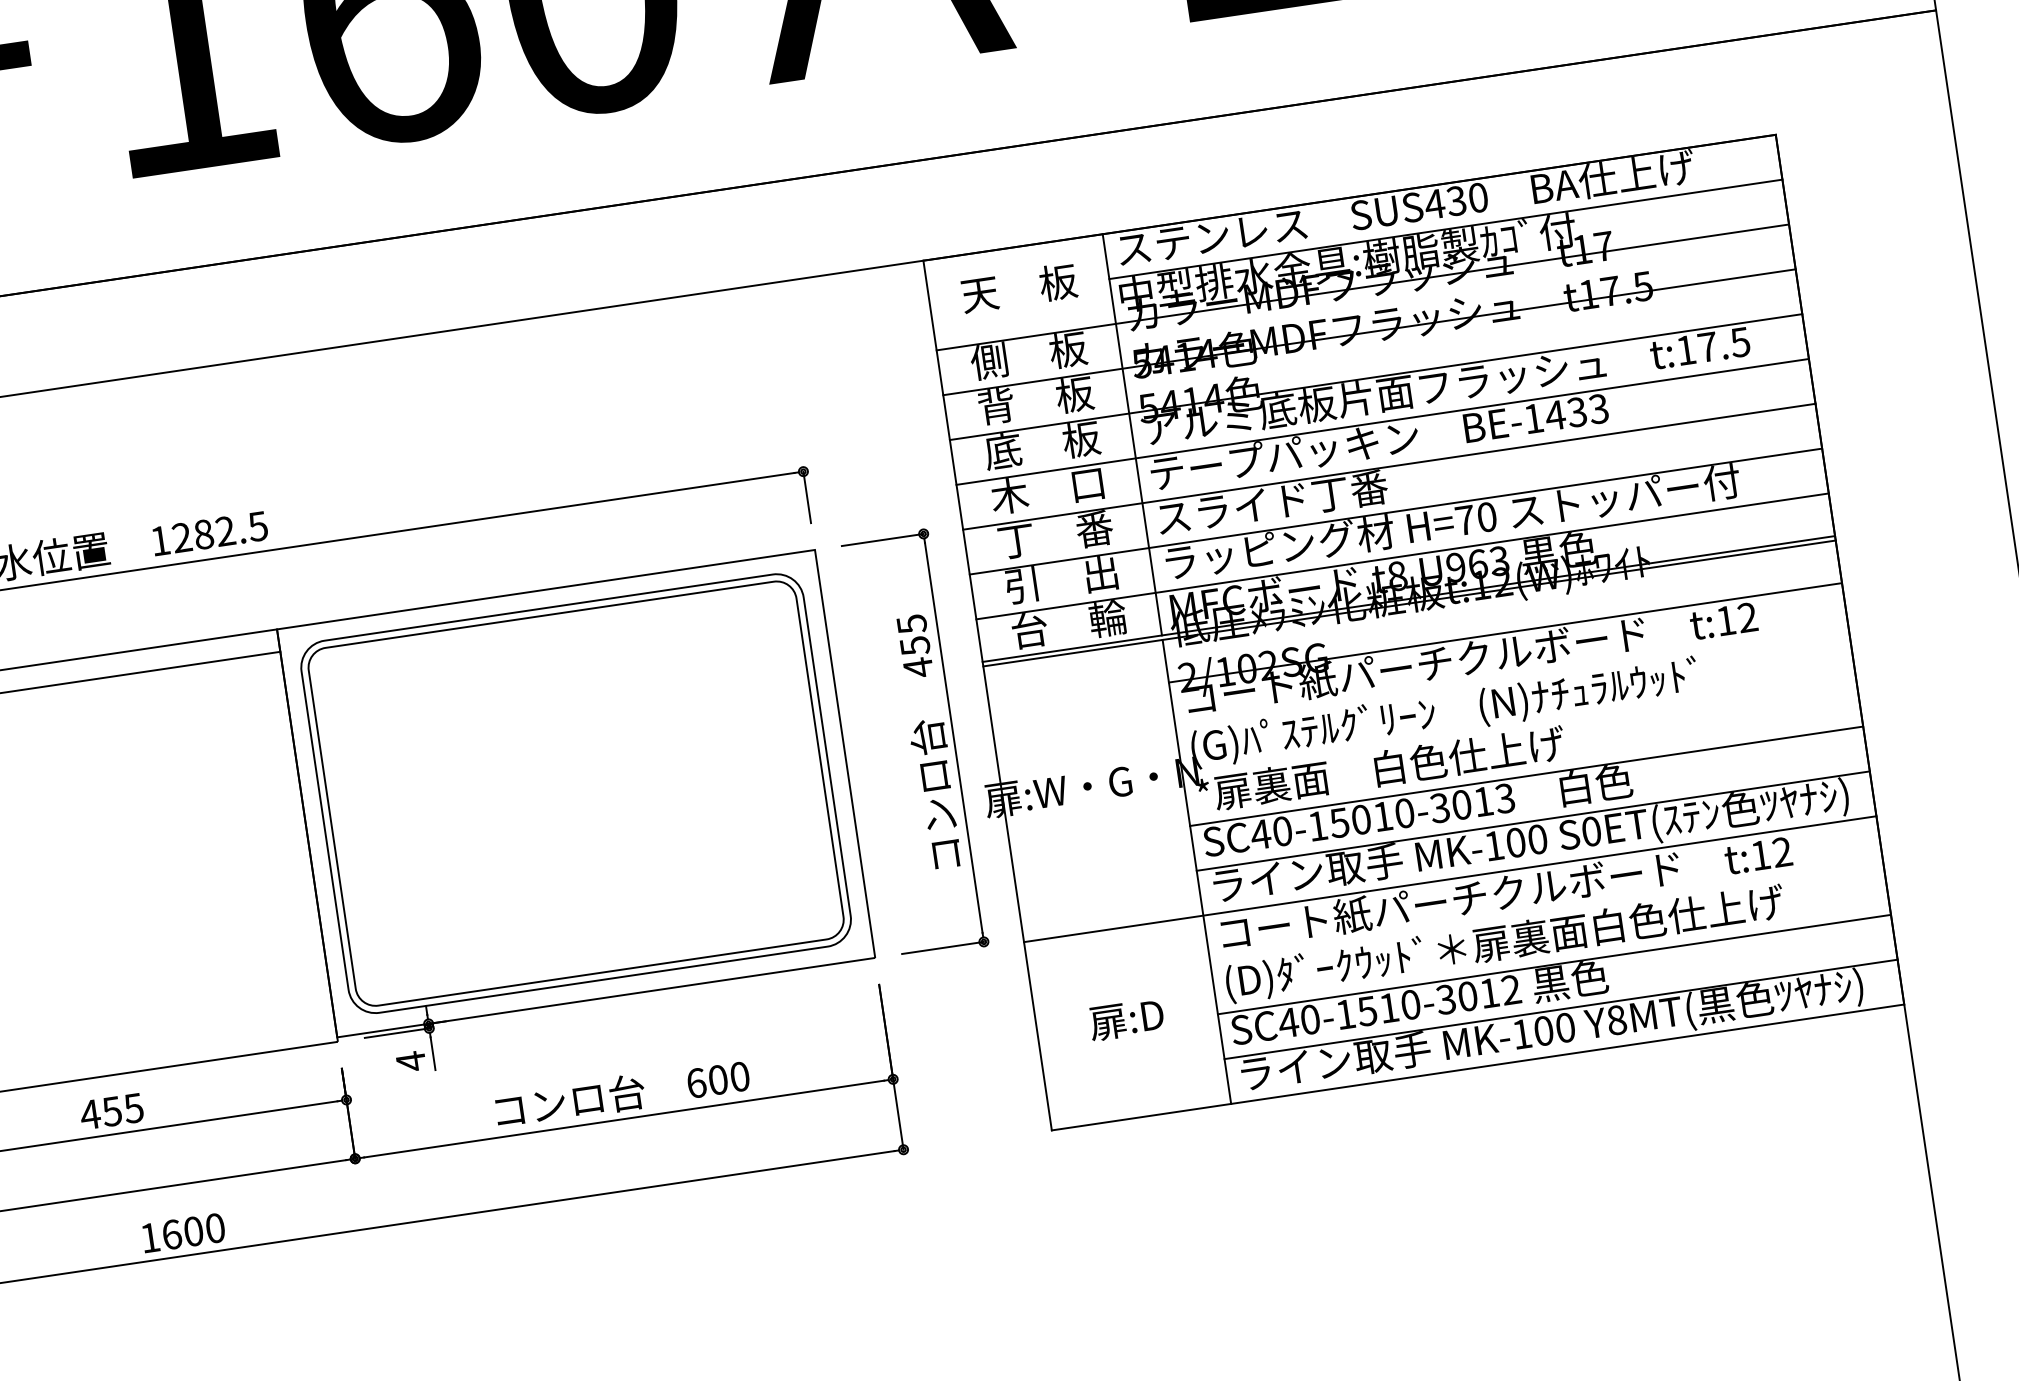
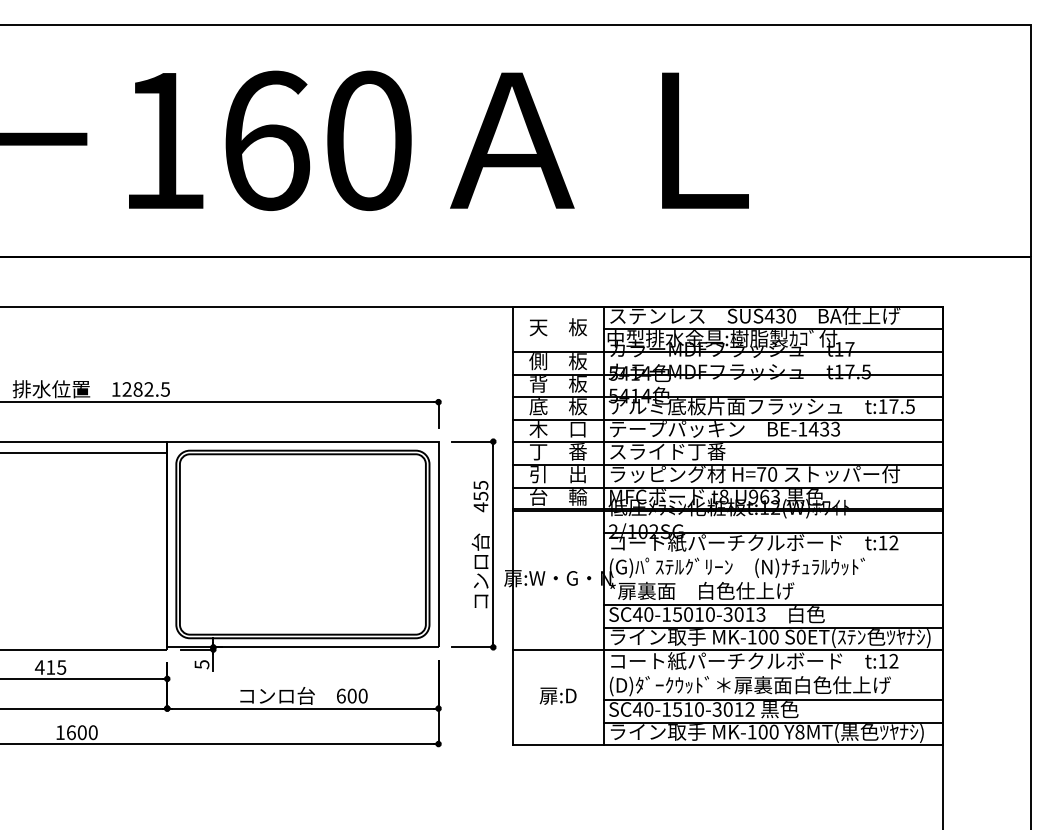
text: (410, 1061) -> (201, 664), 4 -> 5
text: (111, 1111) -> (50, 667), 455 -> 415

